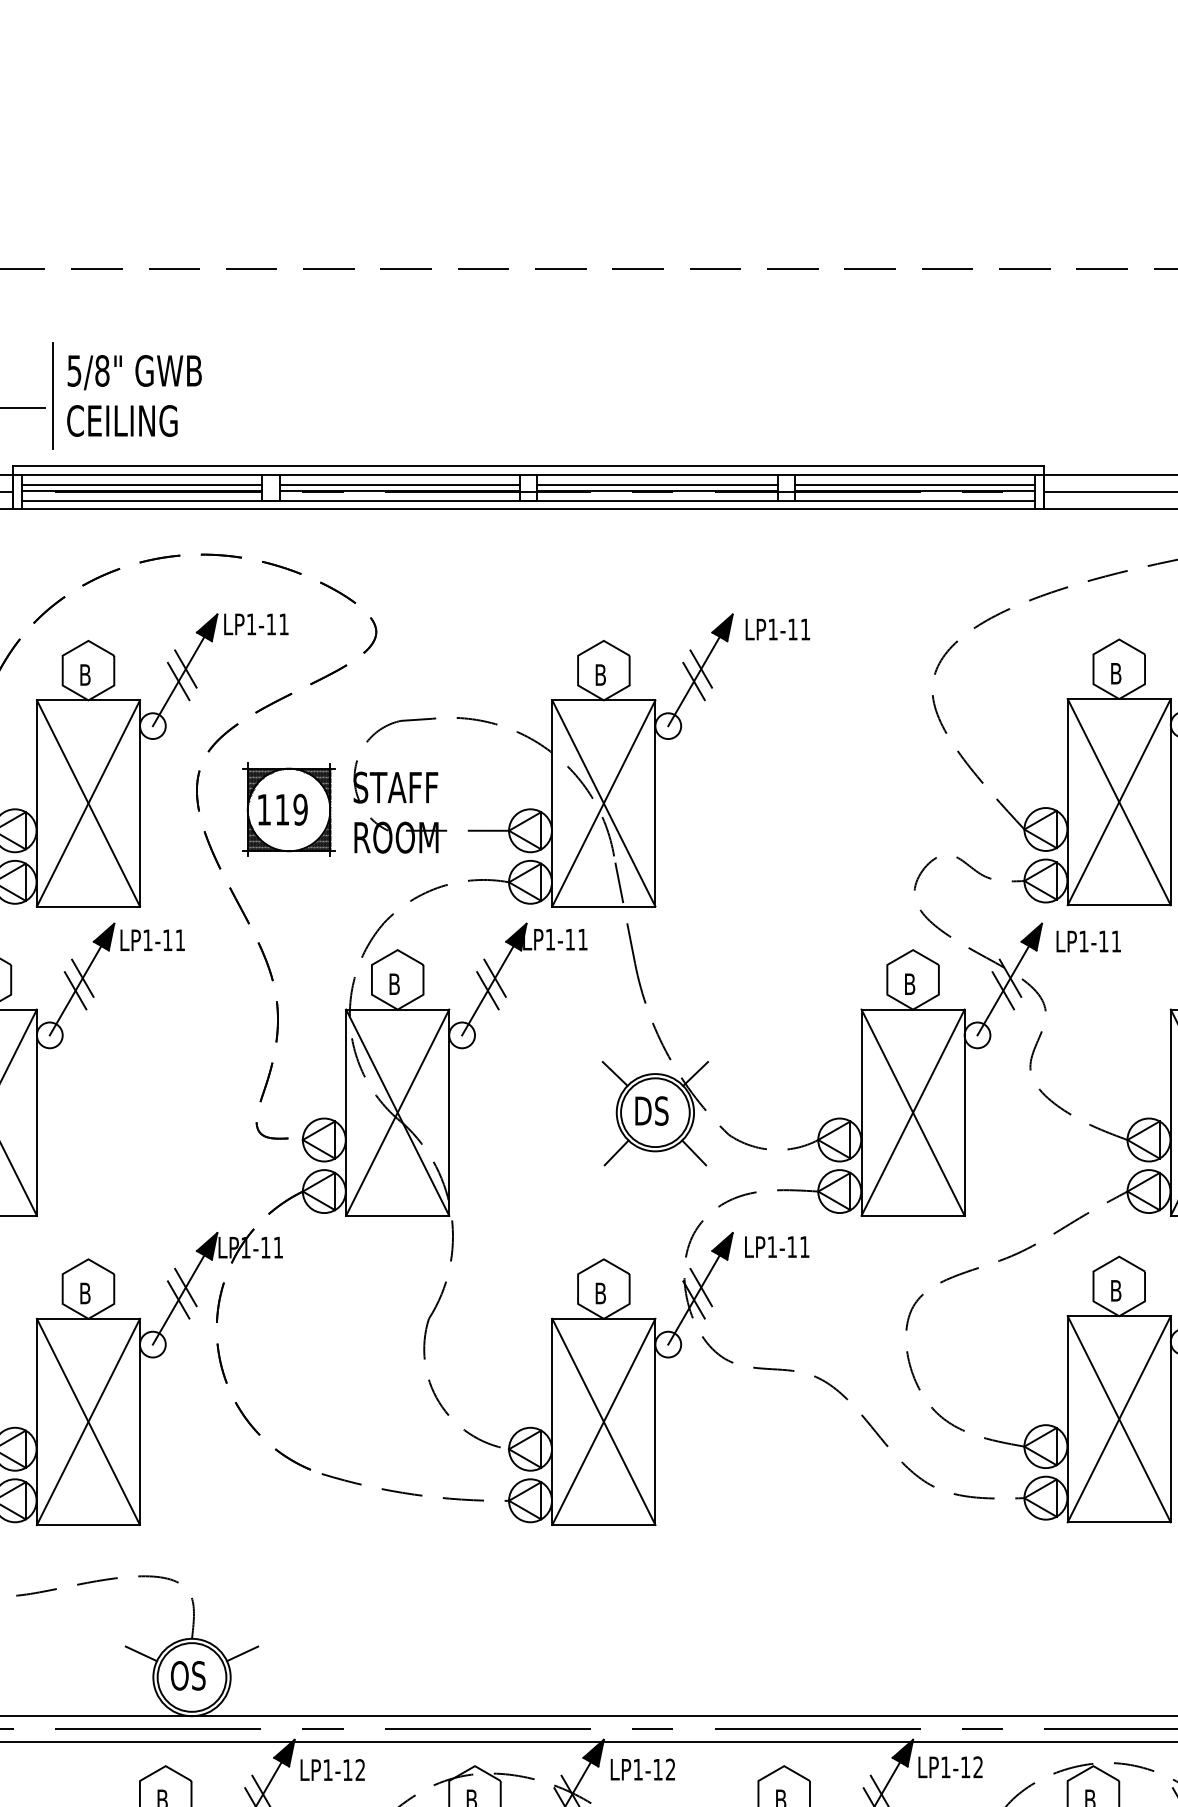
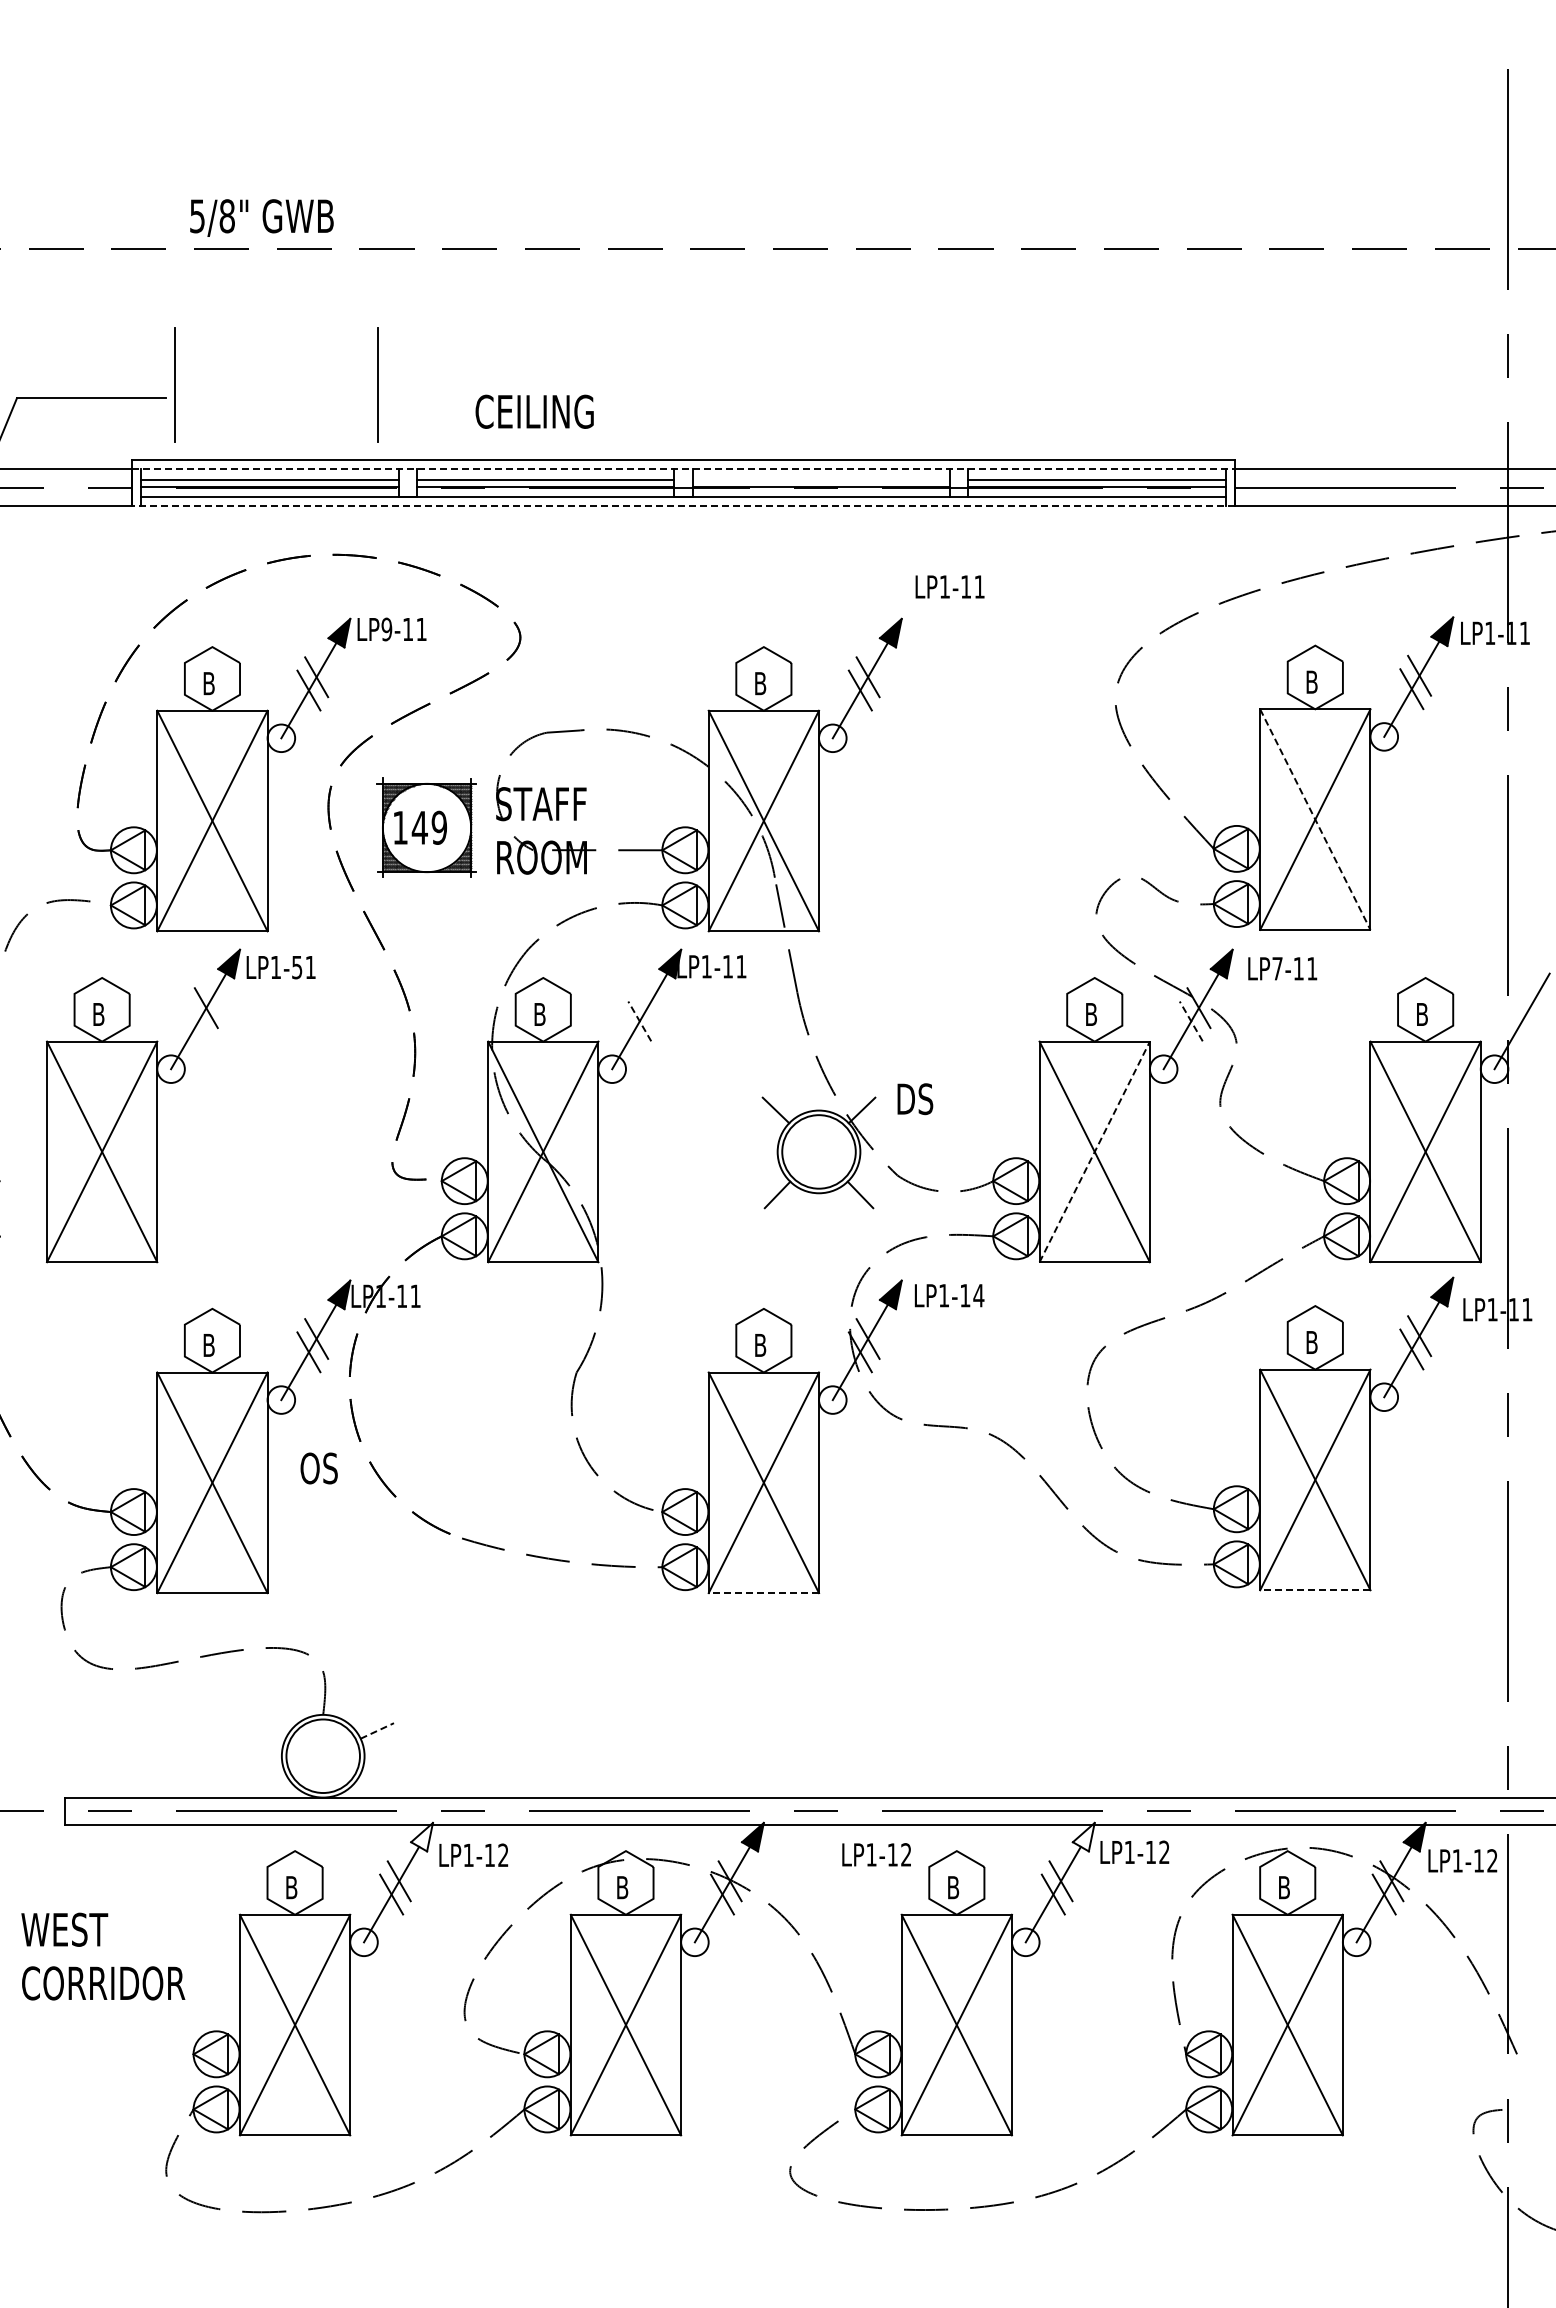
text: (134, 372) -> (261, 217), moved
line: (242, 395) -> (377, 384), added
text: (122, 420) -> (534, 411), moved
line: (528, 474) -> (683, 469), solid -> dashed
line: (656, 484) -> (820, 479), removed
line: (527, 509) -> (682, 506), solid -> dashed
text: (251, 624) -> (386, 629), LP1-11 -> LP9-11
text: (777, 629) -> (949, 586), moved
line: (1119, 802) -> (1315, 820), solid -> dashed
text: (282, 809) -> (419, 827), 119 -> 149
text: (167, 940) -> (297, 967), LP1-11 -> LP1-51
text: (1083, 941) -> (1277, 968), LP1-11 -> LP7-11
line: (495, 978) -> (647, 1008), removed
line: (75, 990) -> (198, 1021), removed
line: (487, 990) -> (639, 1021), solid -> dashed
line: (1003, 990) -> (1191, 1021), solid -> dashed
text: (652, 1111) -> (915, 1099), moved
line: (912, 1112) -> (1094, 1151), solid -> dashed
text: (804, 1246) -> (978, 1295), LP1-11 -> LP1-14
line: (1118, 1522) -> (1314, 1590), solid -> dashed
line: (603, 1525) -> (763, 1593), solid -> dashed
line: (140, 1653) -> (268, 1730), removed
line: (242, 1653) -> (377, 1730), solid -> dashed
text: (187, 1675) -> (318, 1468), moved
fill: (283, 1752) -> (421, 1836), removed
fill: (902, 1752) -> (1083, 1836), removed
text: (642, 1769) -> (876, 1854), moved

